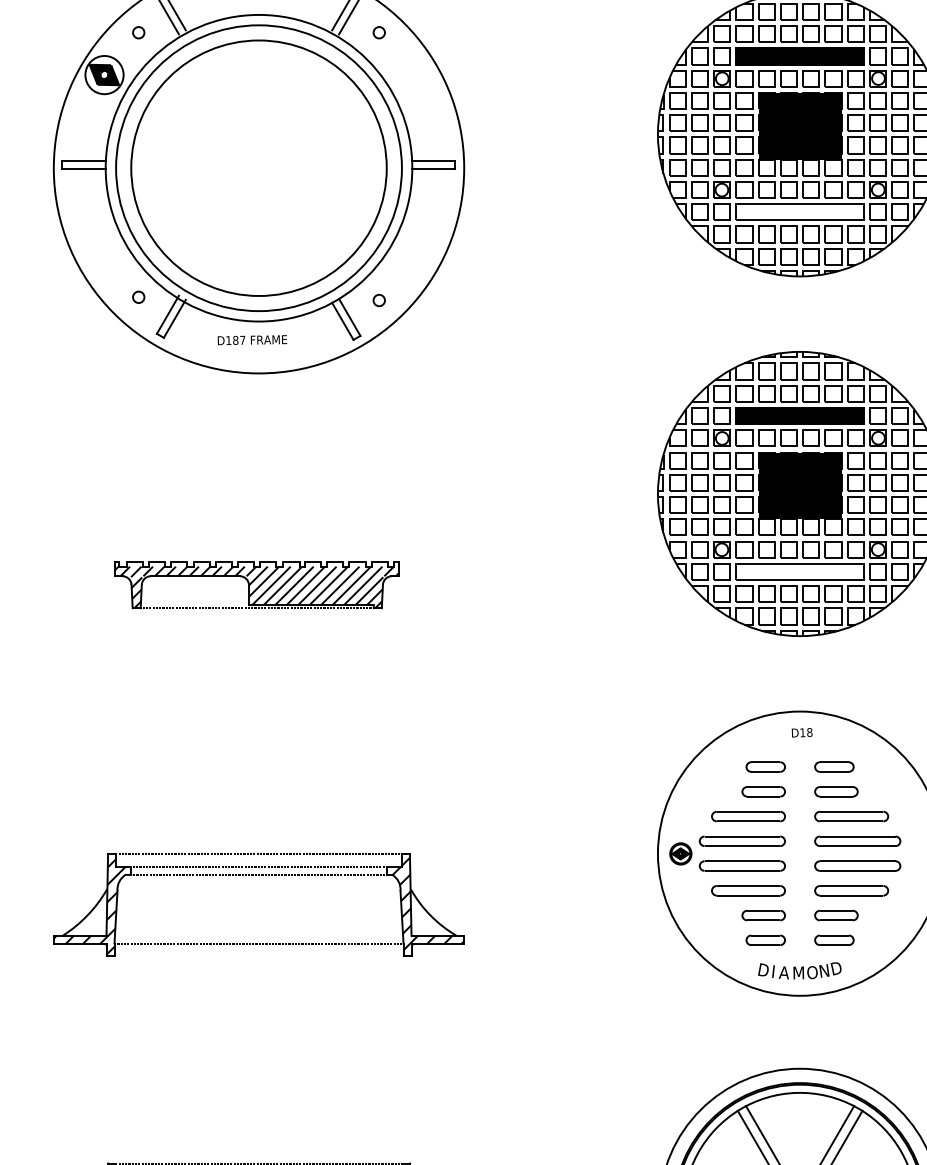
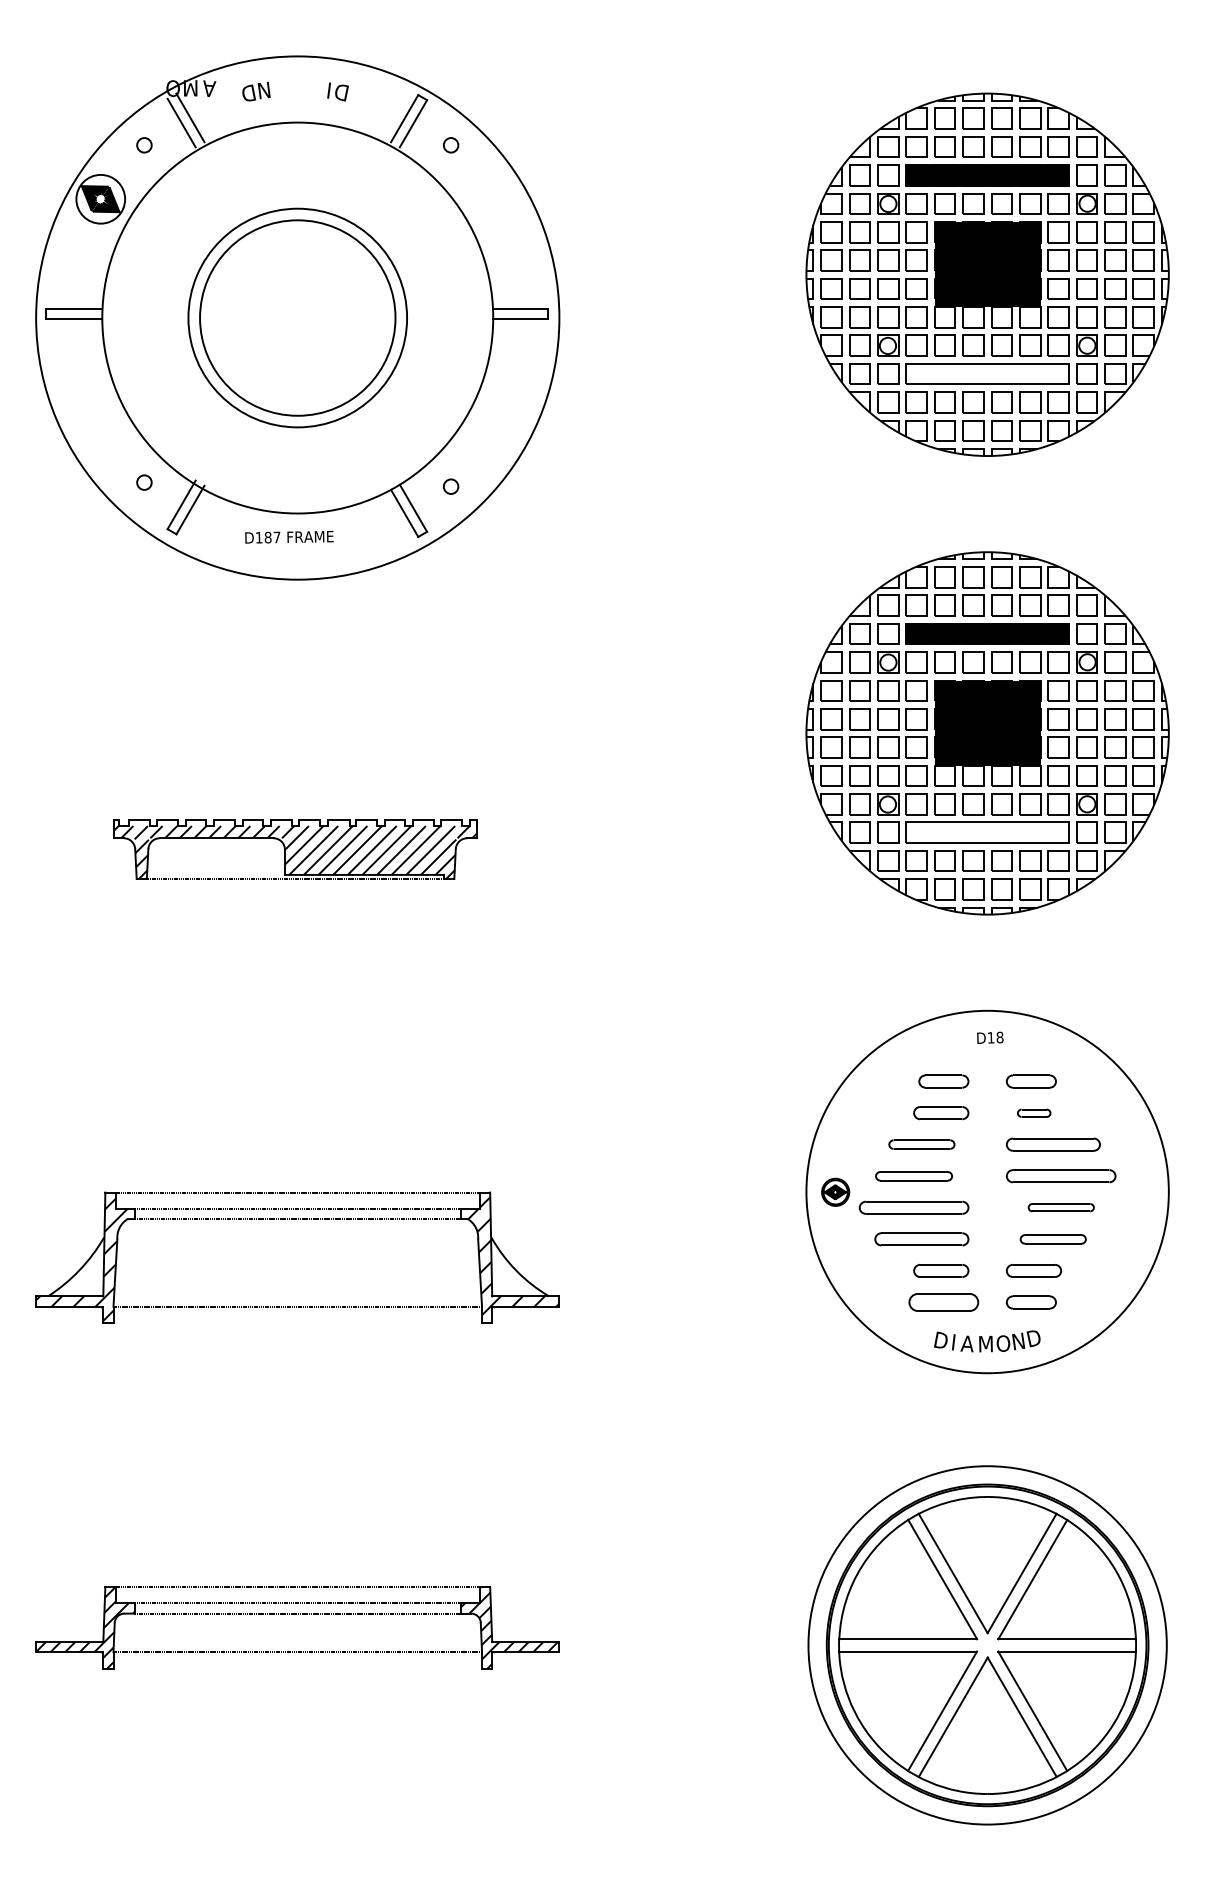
circle: (258, 167) -> (297, 317), size x0.6
circle: (258, 167) -> (297, 317), size x0.6
part: (836, 792) -> (1034, 1113), size x0.6
part: (748, 816) -> (921, 1144), size x0.7
part: (741, 841) -> (913, 1176), size x0.7
part: (858, 865) -> (1061, 1207), size x0.6
part: (850, 890) -> (1052, 1239), size x0.7
part: (765, 940) -> (943, 1302), size x1.4

